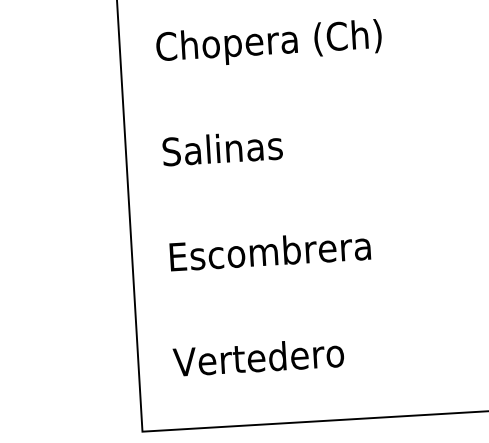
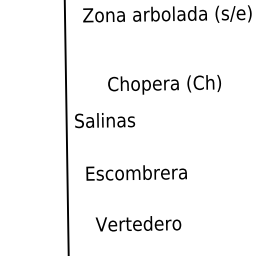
text: (268, 42) -> (164, 84), moved
text: (223, 148) -> (105, 120), moved
text: (258, 357) -> (138, 223), moved

